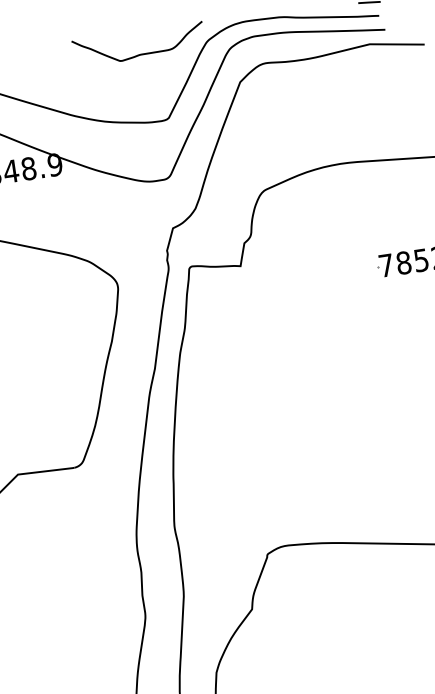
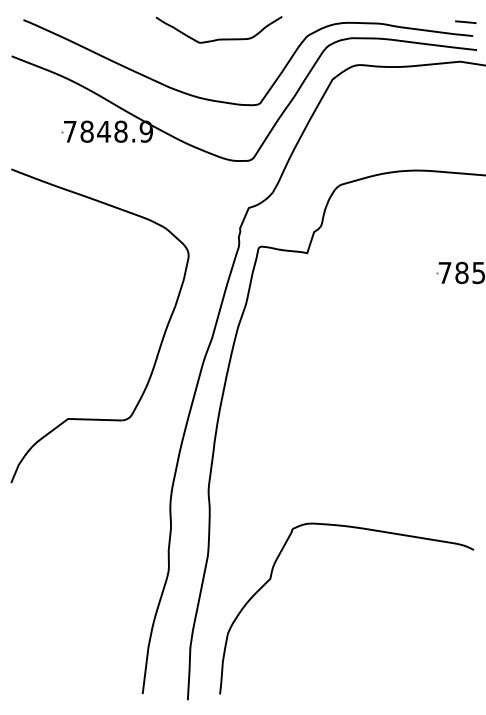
curve: (139, 53) -> (218, 38), moved

